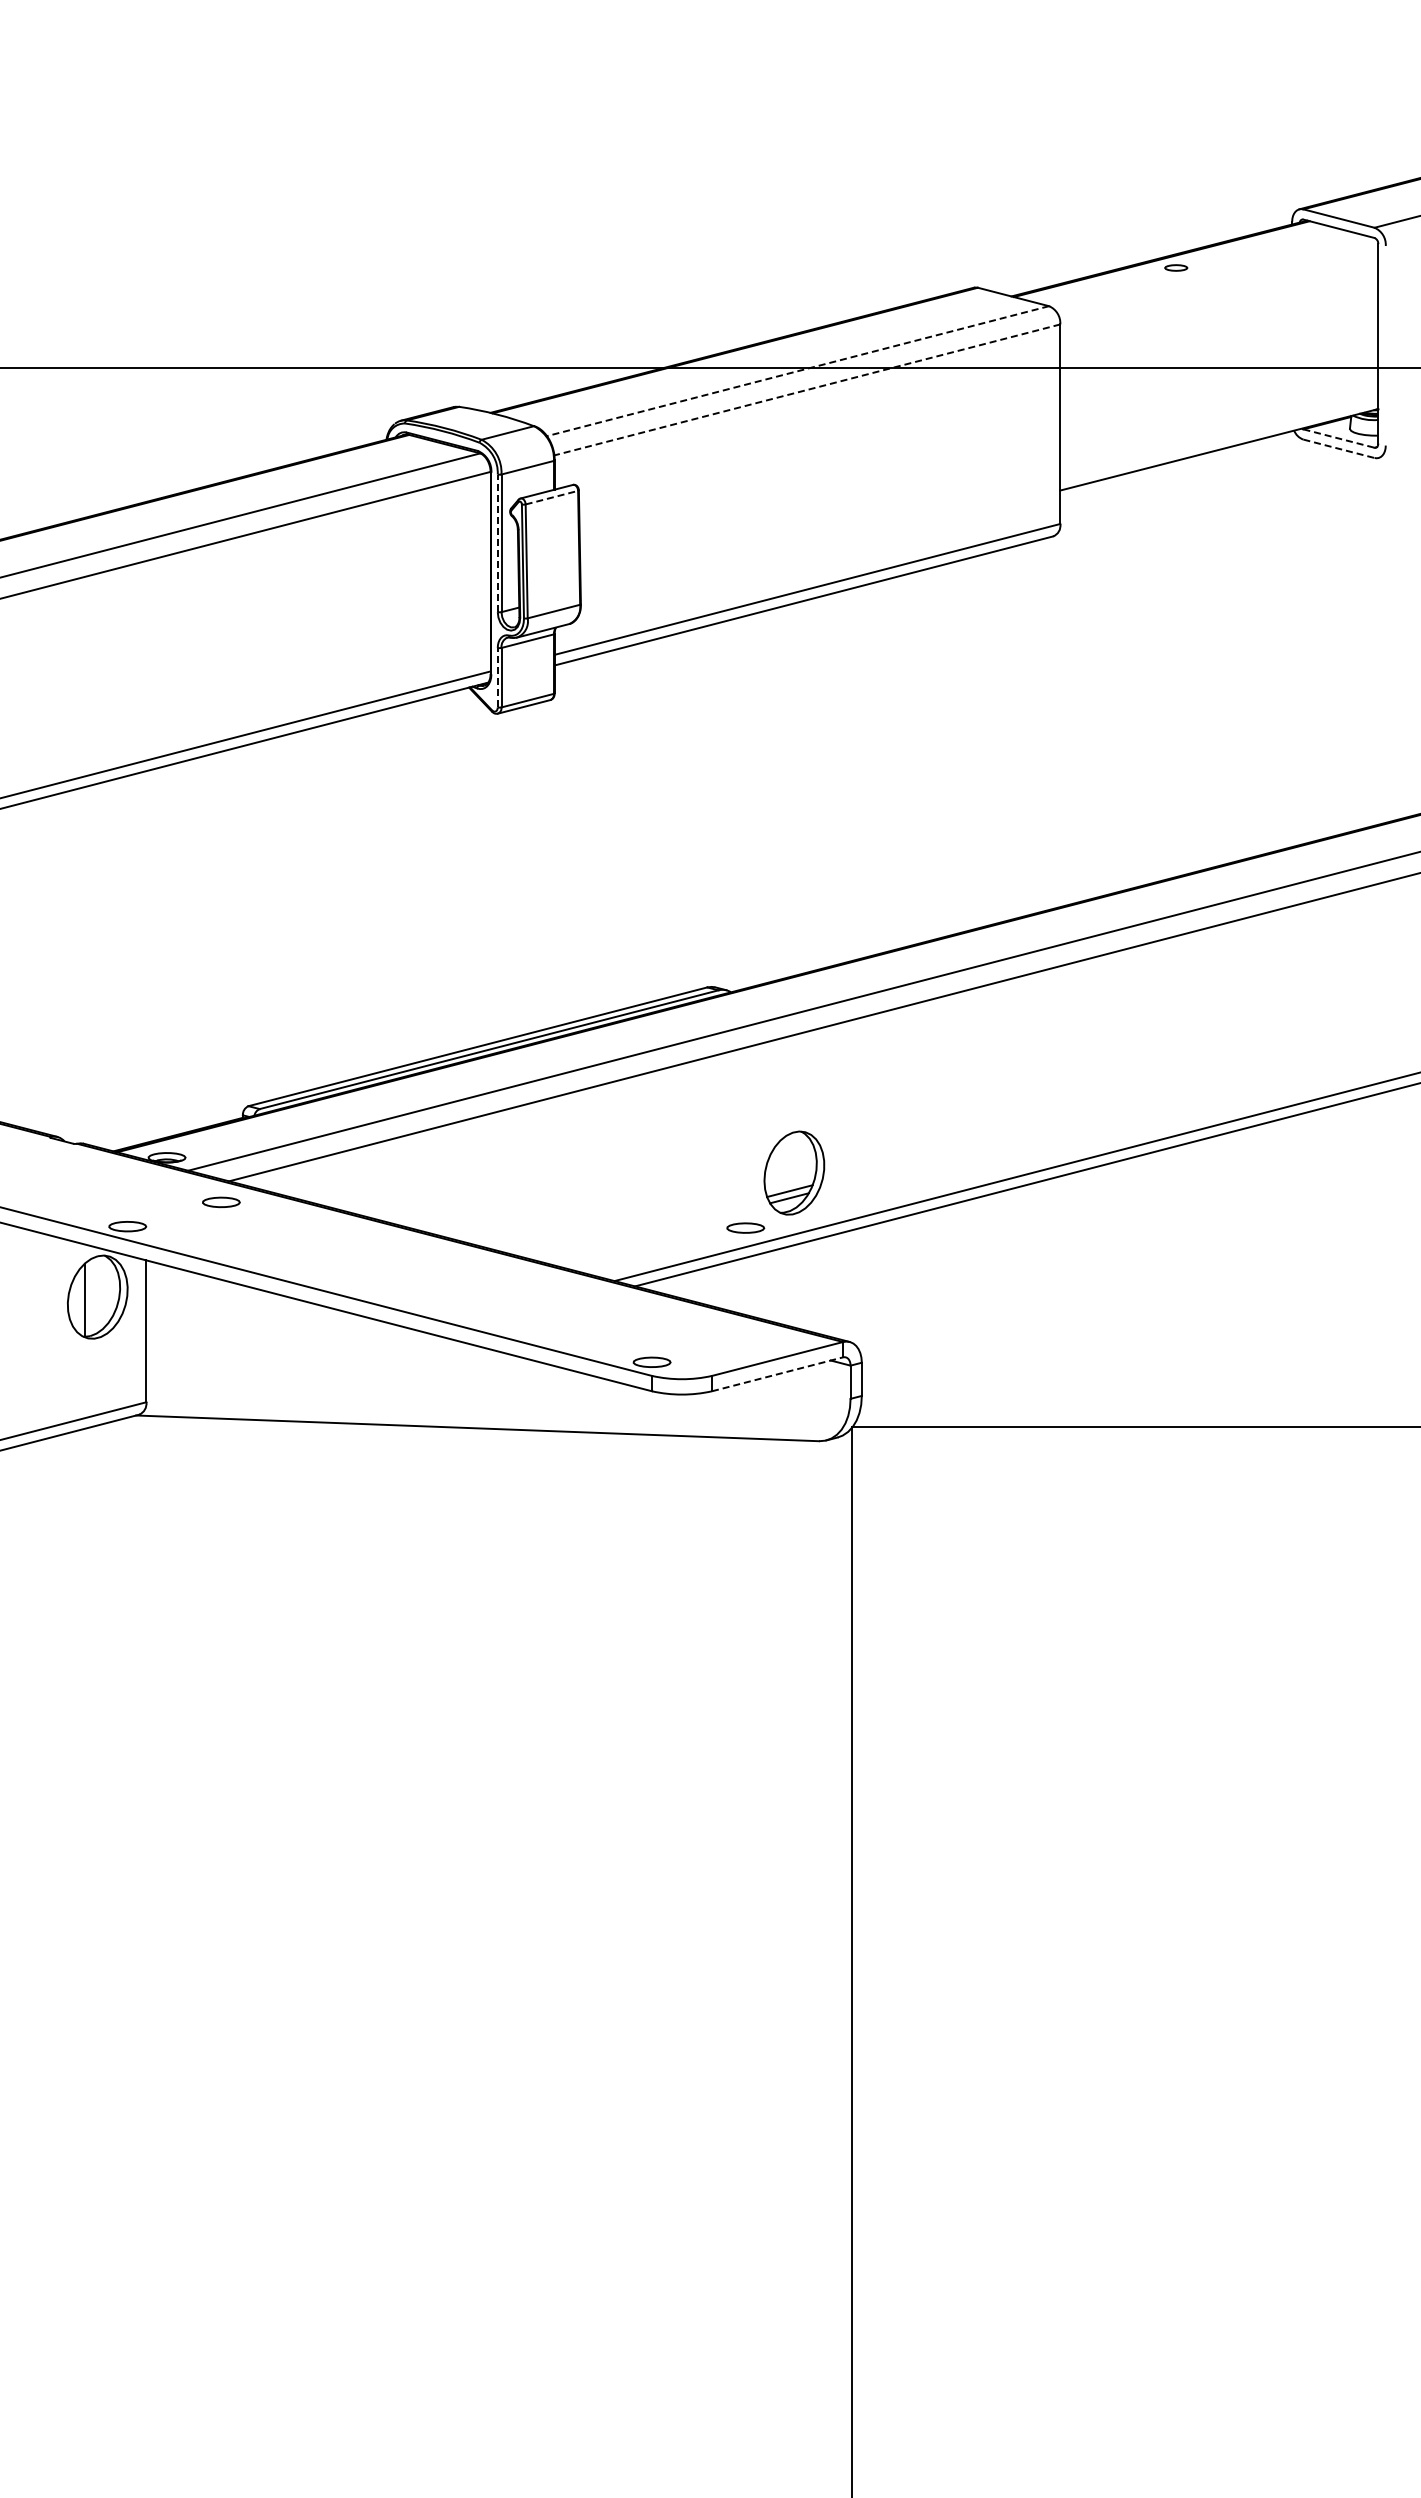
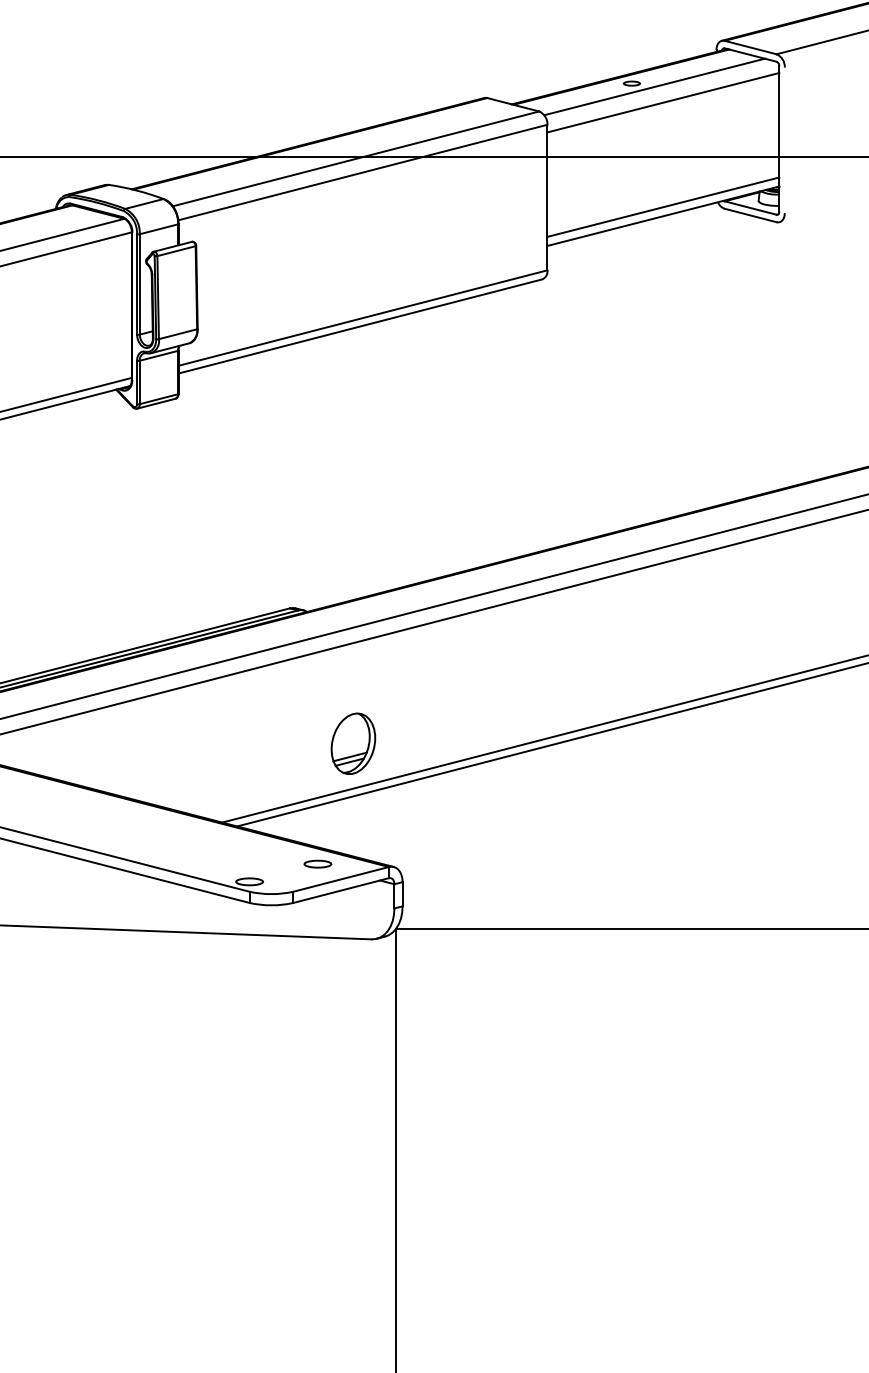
line: (1207, 272) -> (654, 86), added
line: (1219, 293) -> (663, 102), added
line: (797, 371) -> (355, 159), dashed -> solid
line: (806, 390) -> (362, 172), dashed -> solid
line: (1219, 437) -> (663, 207), added
line: (1338, 438) -> (750, 207), dashed -> solid
line: (1338, 448) -> (750, 215), dashed -> solid
line: (552, 497) -> (176, 251), dashed -> solid
line: (497, 543) -> (136, 284), dashed -> solid
line: (497, 677) -> (136, 382), dashed -> solid
part: (745, 1227) -> (317, 863), moved
line: (777, 1374) -> (341, 890), dashed -> solid

